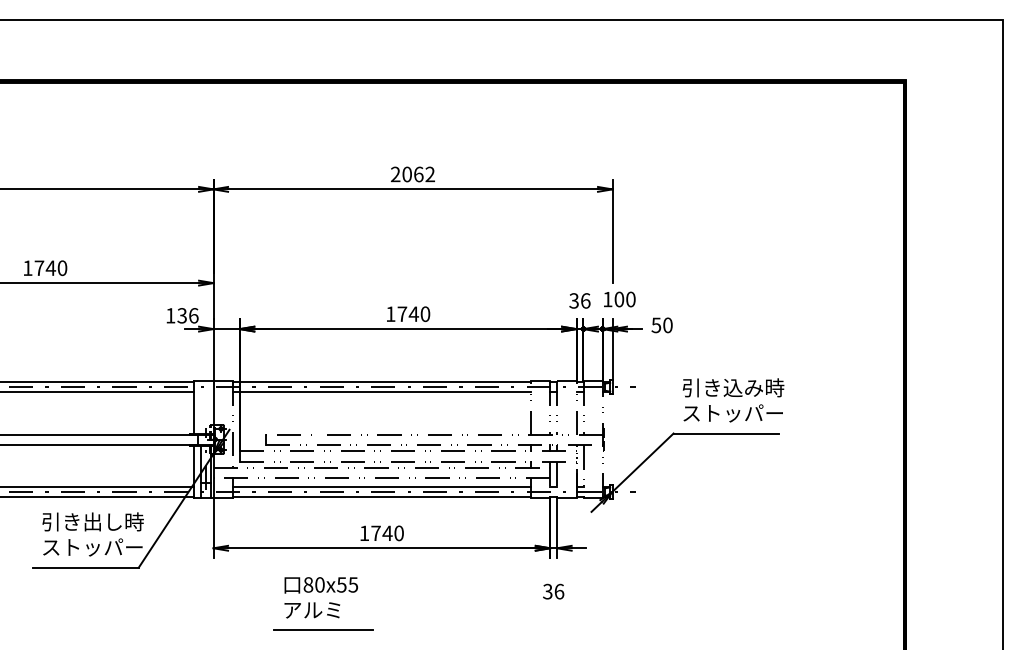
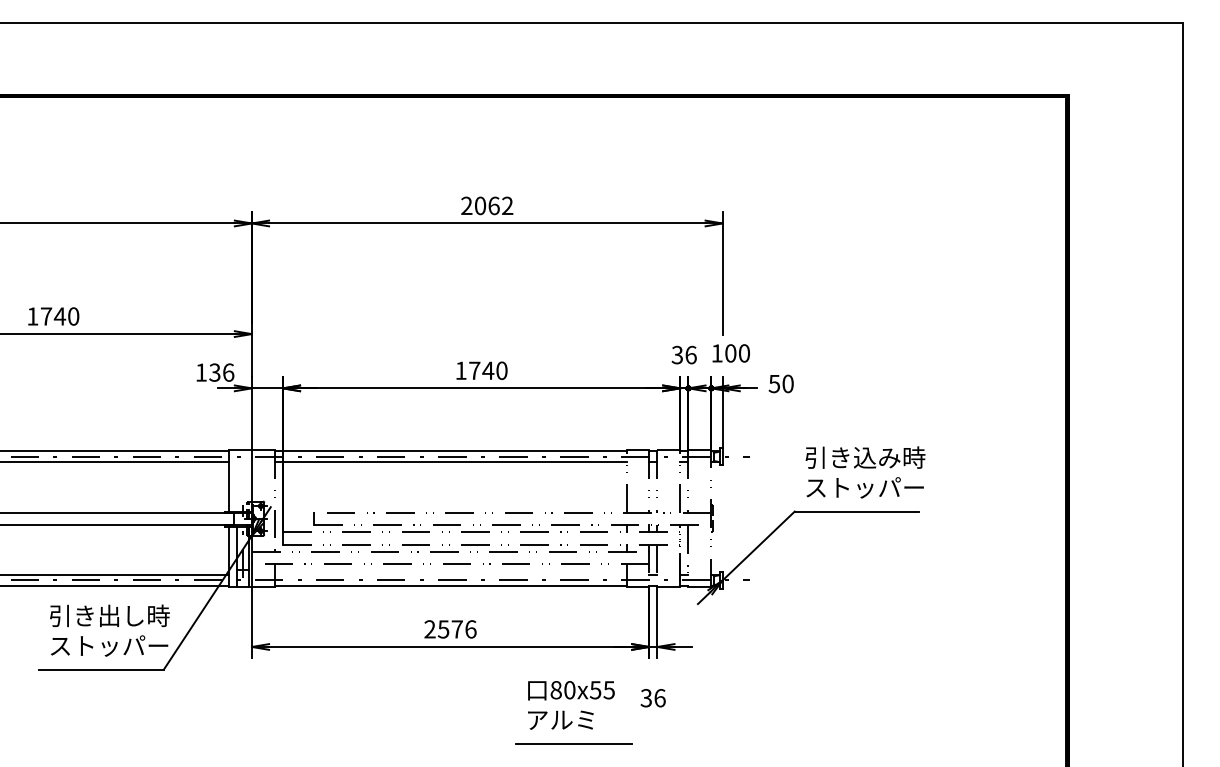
line: (381, 487) -> (450, 575), removed
text: (381, 533) -> (450, 629), 1740 -> 2576
part: (323, 603) -> (574, 712), moved

